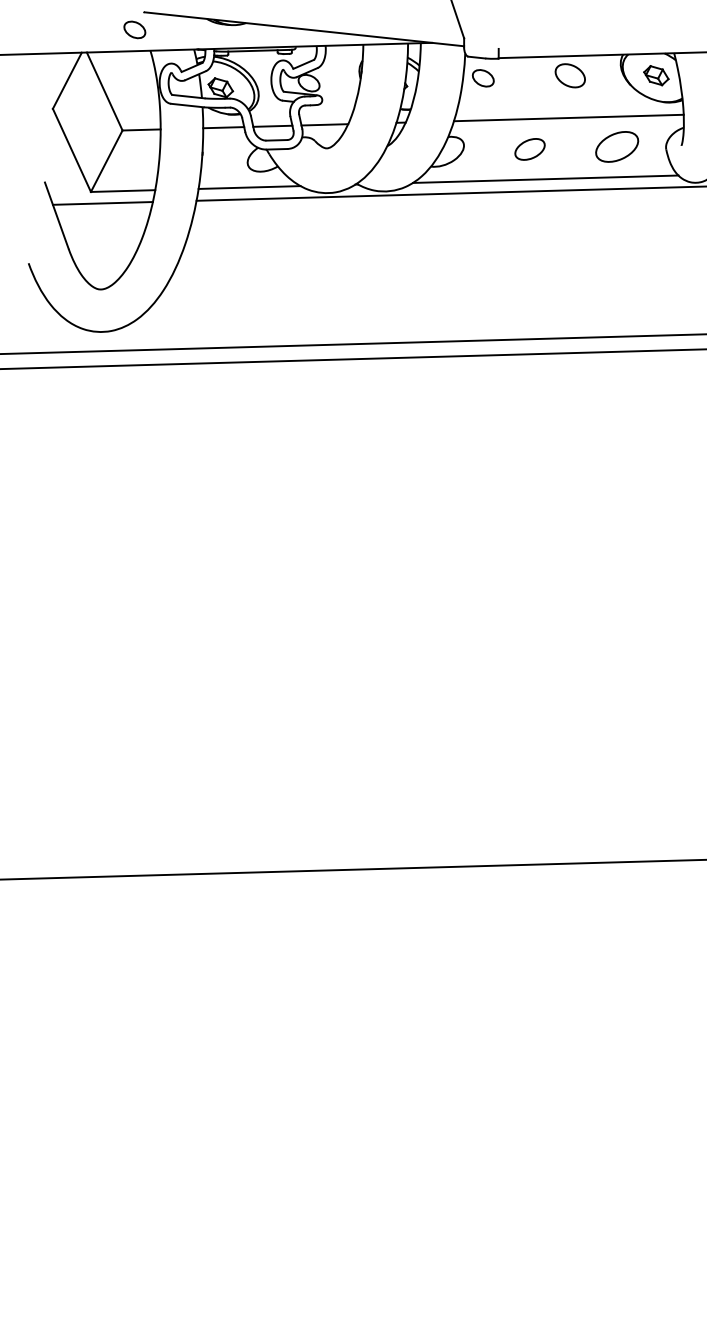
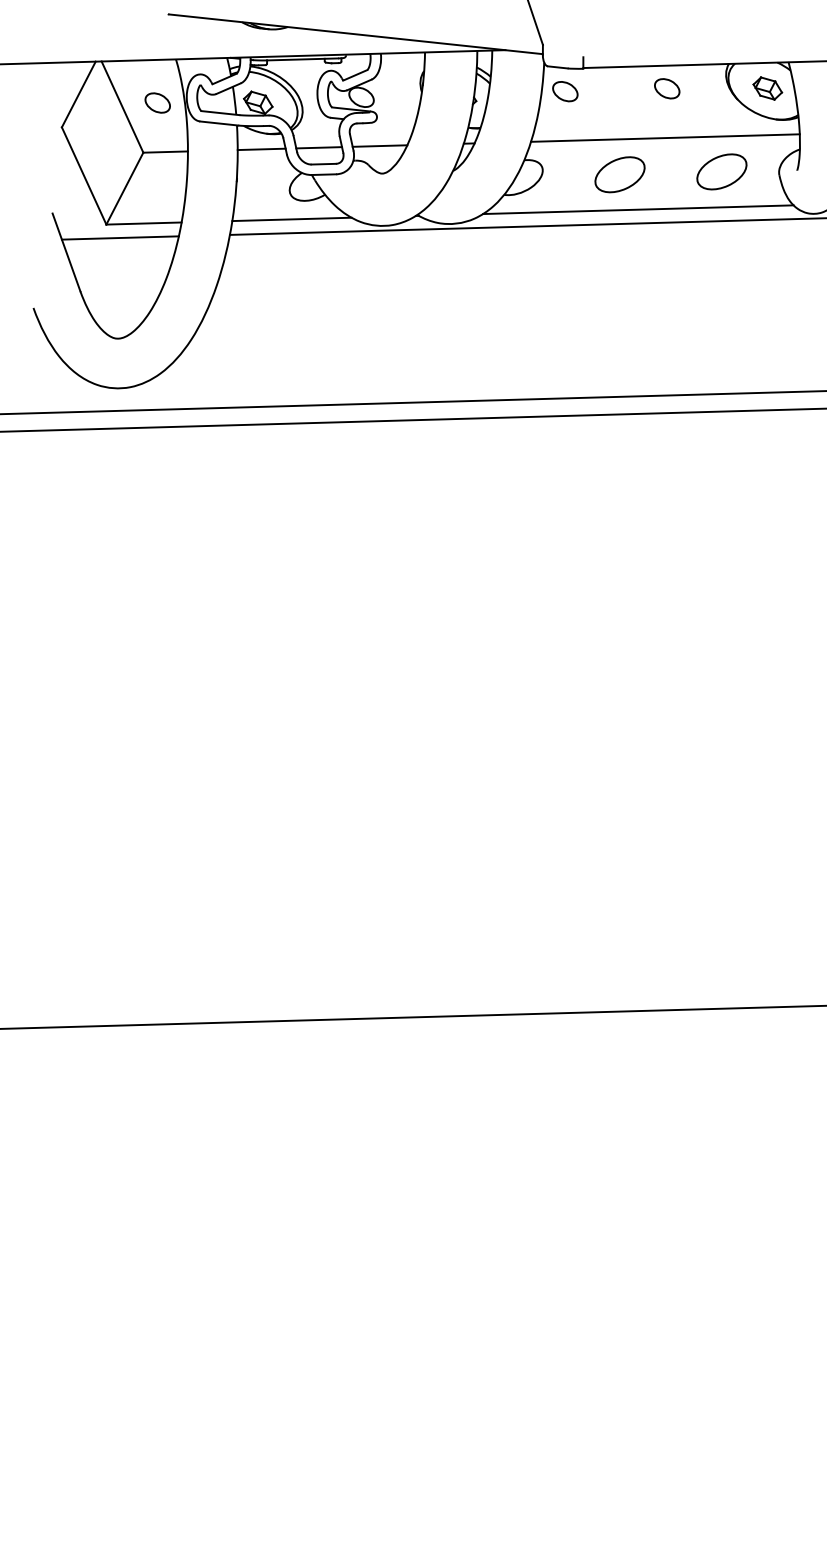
part: (134, 29) -> (157, 102), moved
part: (570, 75) -> (667, 88), size x0.71
part: (529, 149) -> (619, 174), size x1.43

